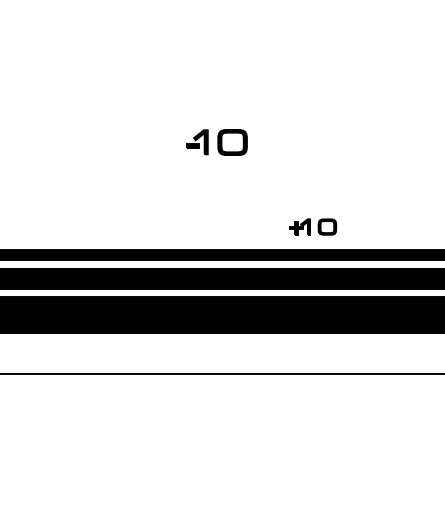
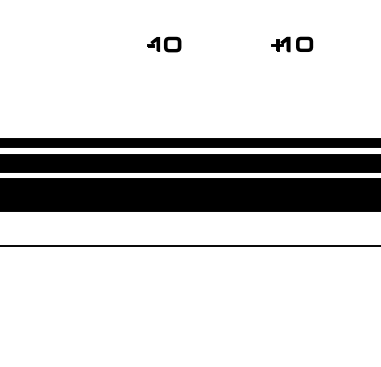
part: (217, 141) -> (164, 43), size x0.62
part: (313, 226) -> (292, 43), moved

